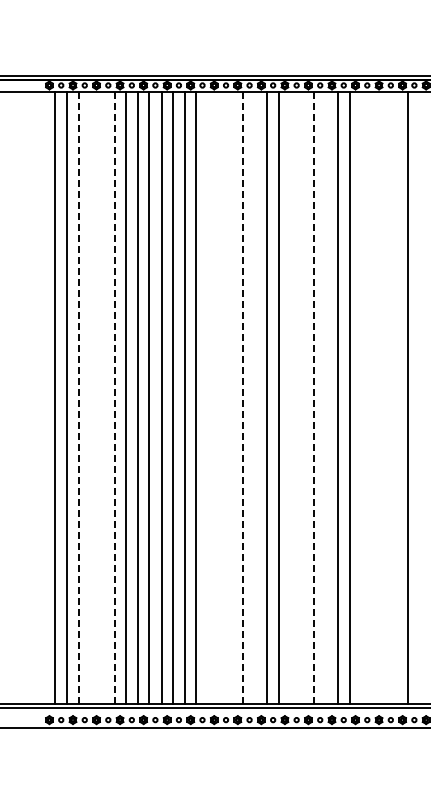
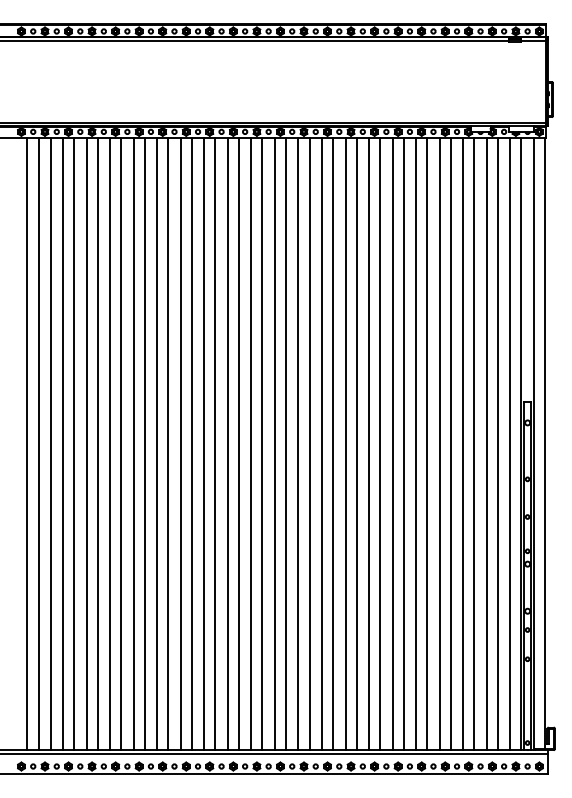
line: (78, 398) -> (50, 444), dashed -> solid
line: (91, 398) -> (63, 444), added
line: (102, 398) -> (74, 444), added
line: (114, 398) -> (86, 444), dashed -> solid
line: (208, 398) -> (180, 444), added
line: (219, 398) -> (191, 444), added
line: (232, 398) -> (204, 444), added
line: (243, 398) -> (215, 444), dashed -> solid
line: (255, 398) -> (227, 444), added
line: (290, 398) -> (262, 444), added
line: (302, 398) -> (274, 444), added
line: (313, 398) -> (285, 444), dashed -> solid
line: (326, 398) -> (298, 444), added
line: (361, 398) -> (333, 444), added
line: (373, 398) -> (345, 444), added
line: (384, 398) -> (356, 444), added
line: (397, 398) -> (369, 444), added
line: (420, 398) -> (392, 444), added

